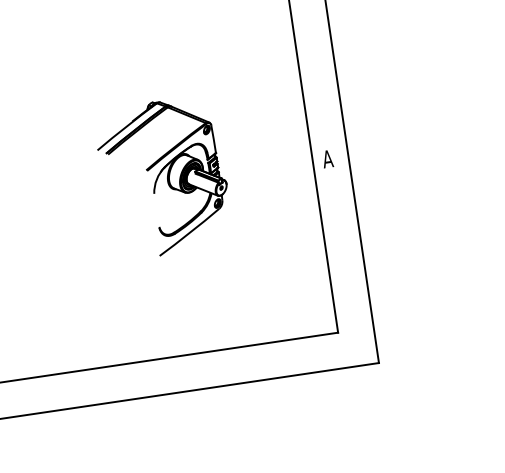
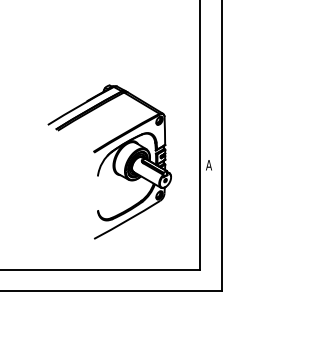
part: (163, 177) -> (109, 161), size x1.67

